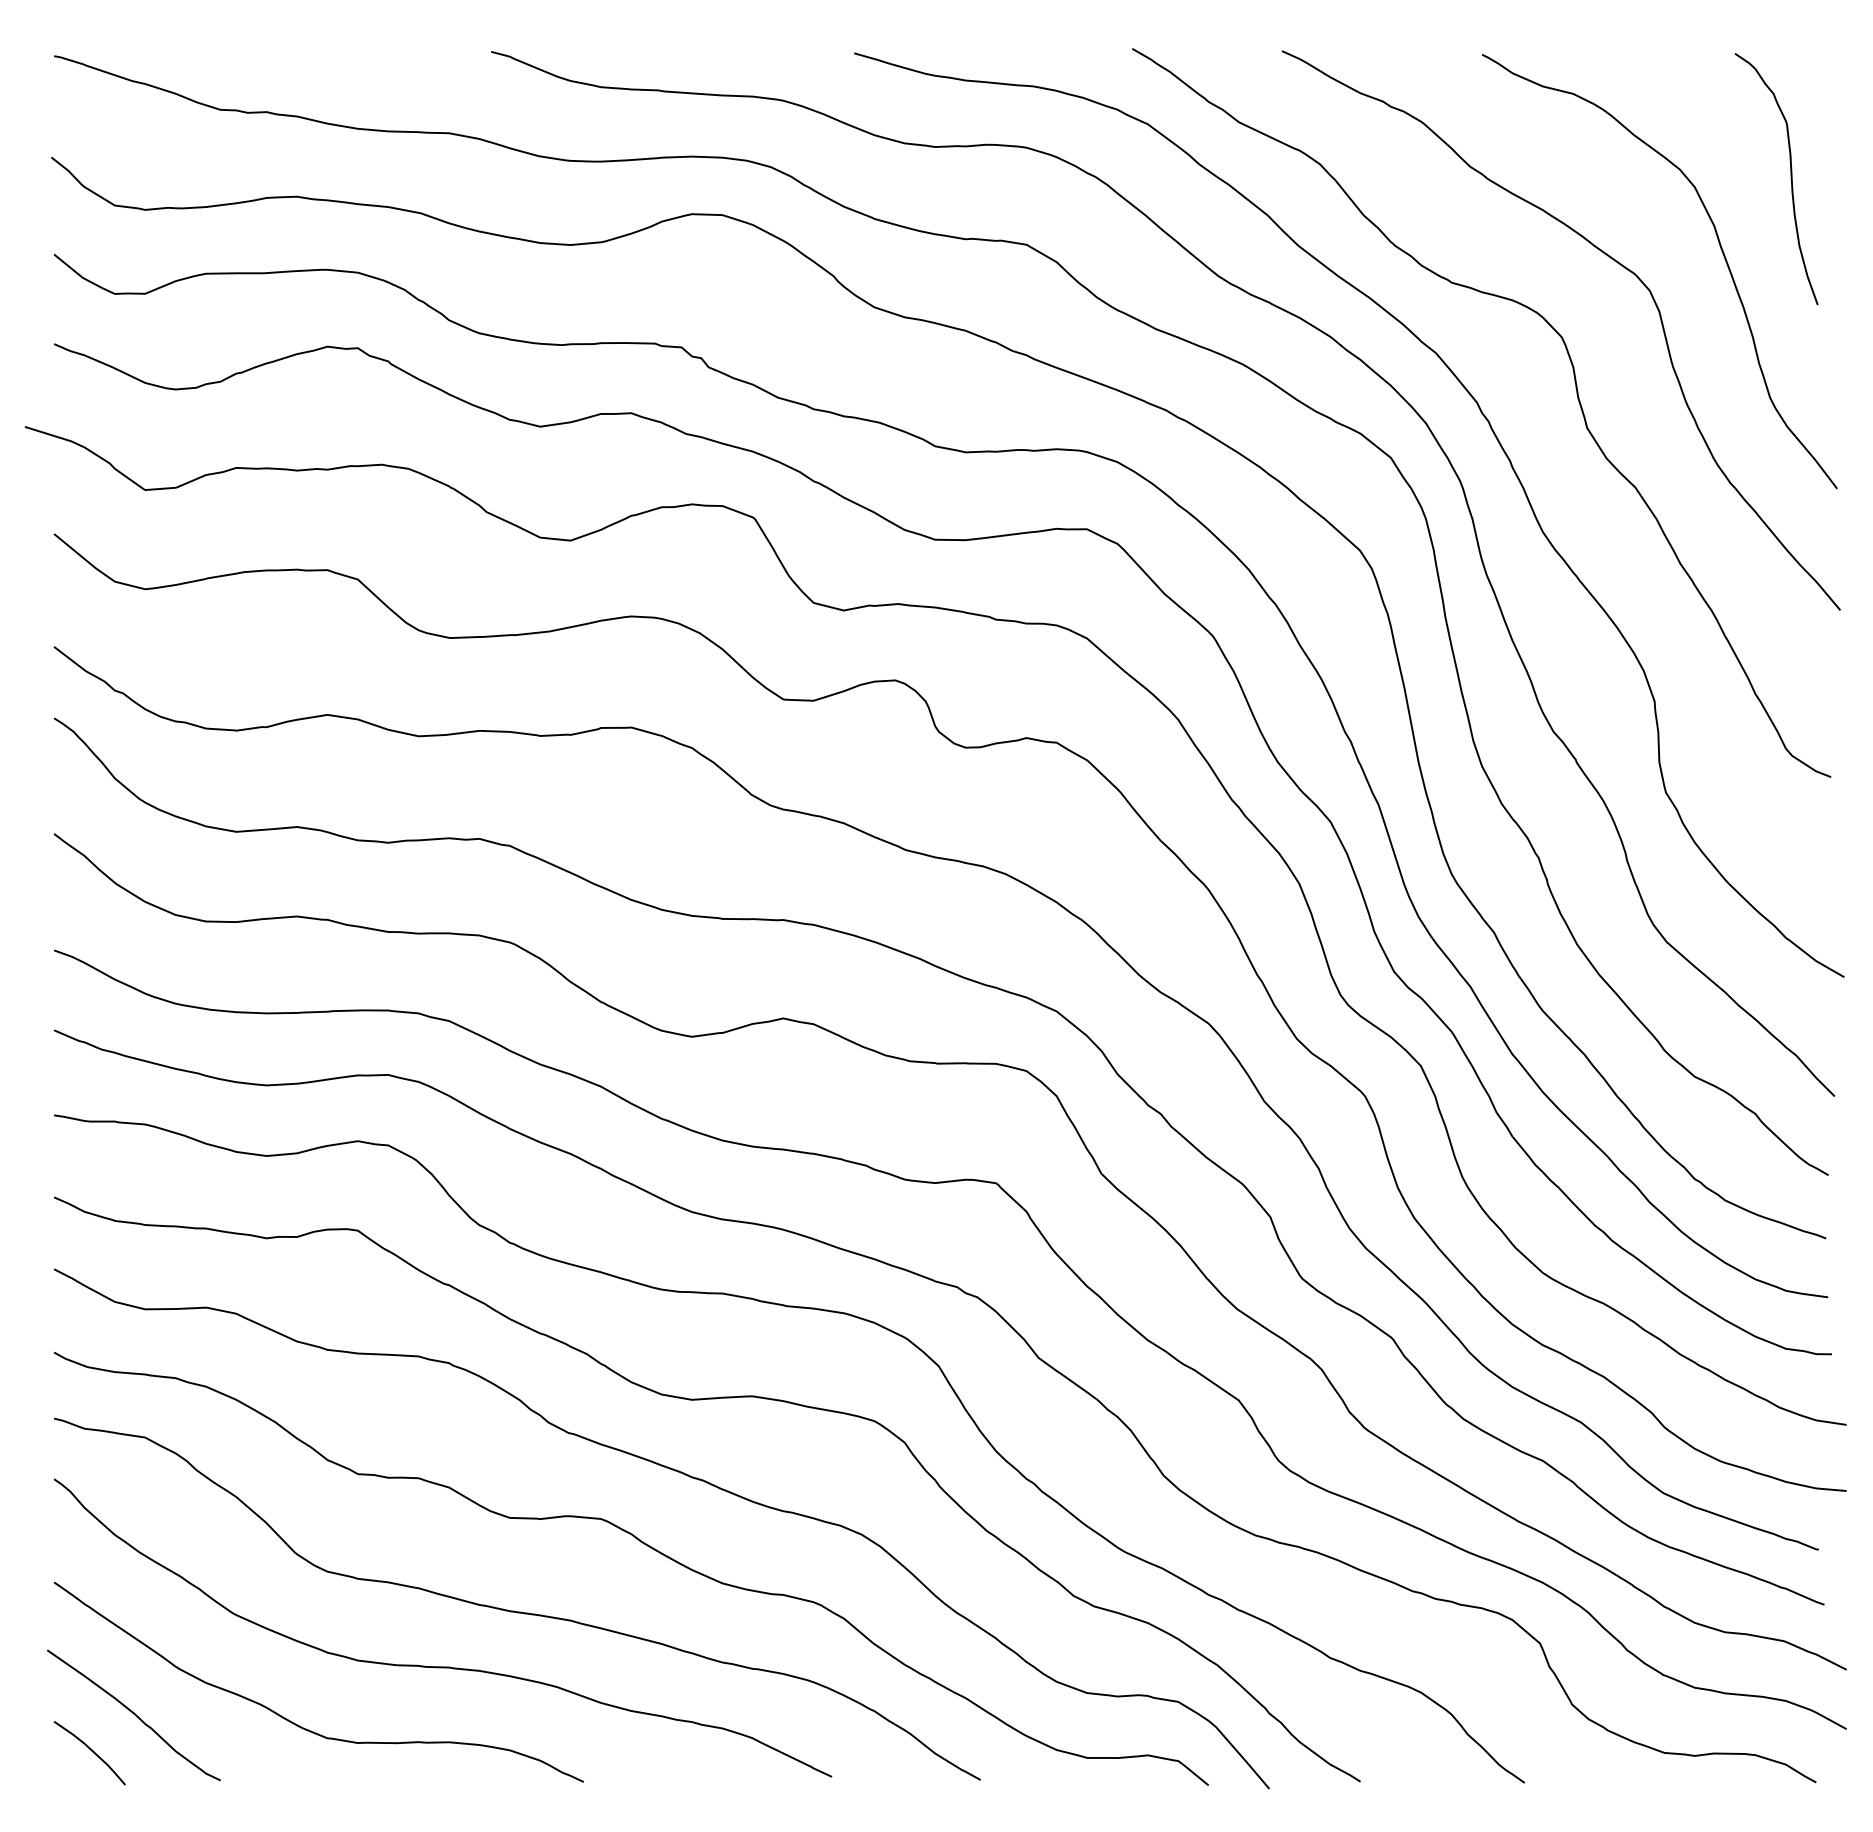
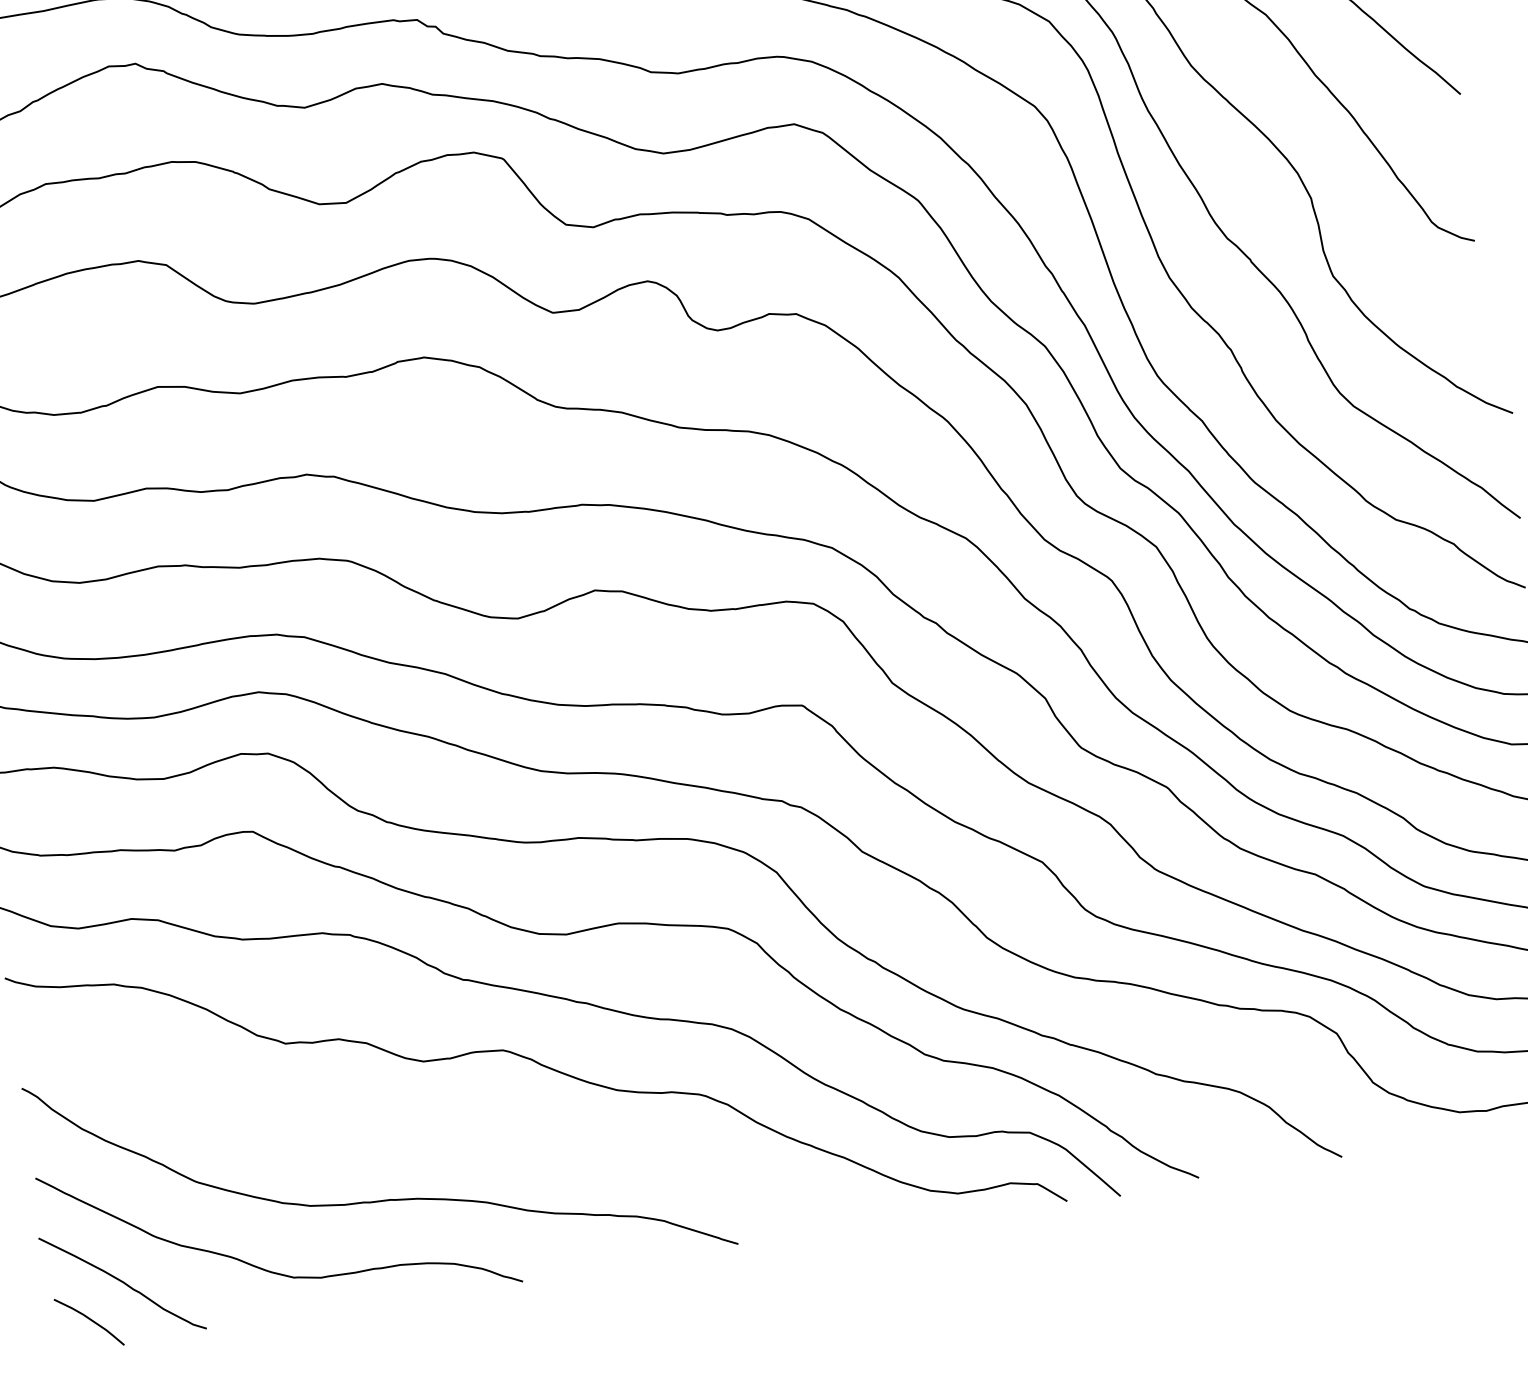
curve: (514, 1610) -> (439, 1141), removed

